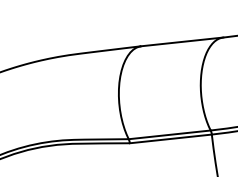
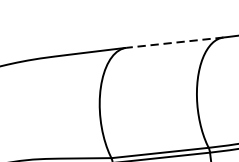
line: (181, 41) -> (174, 42), solid -> dashed

